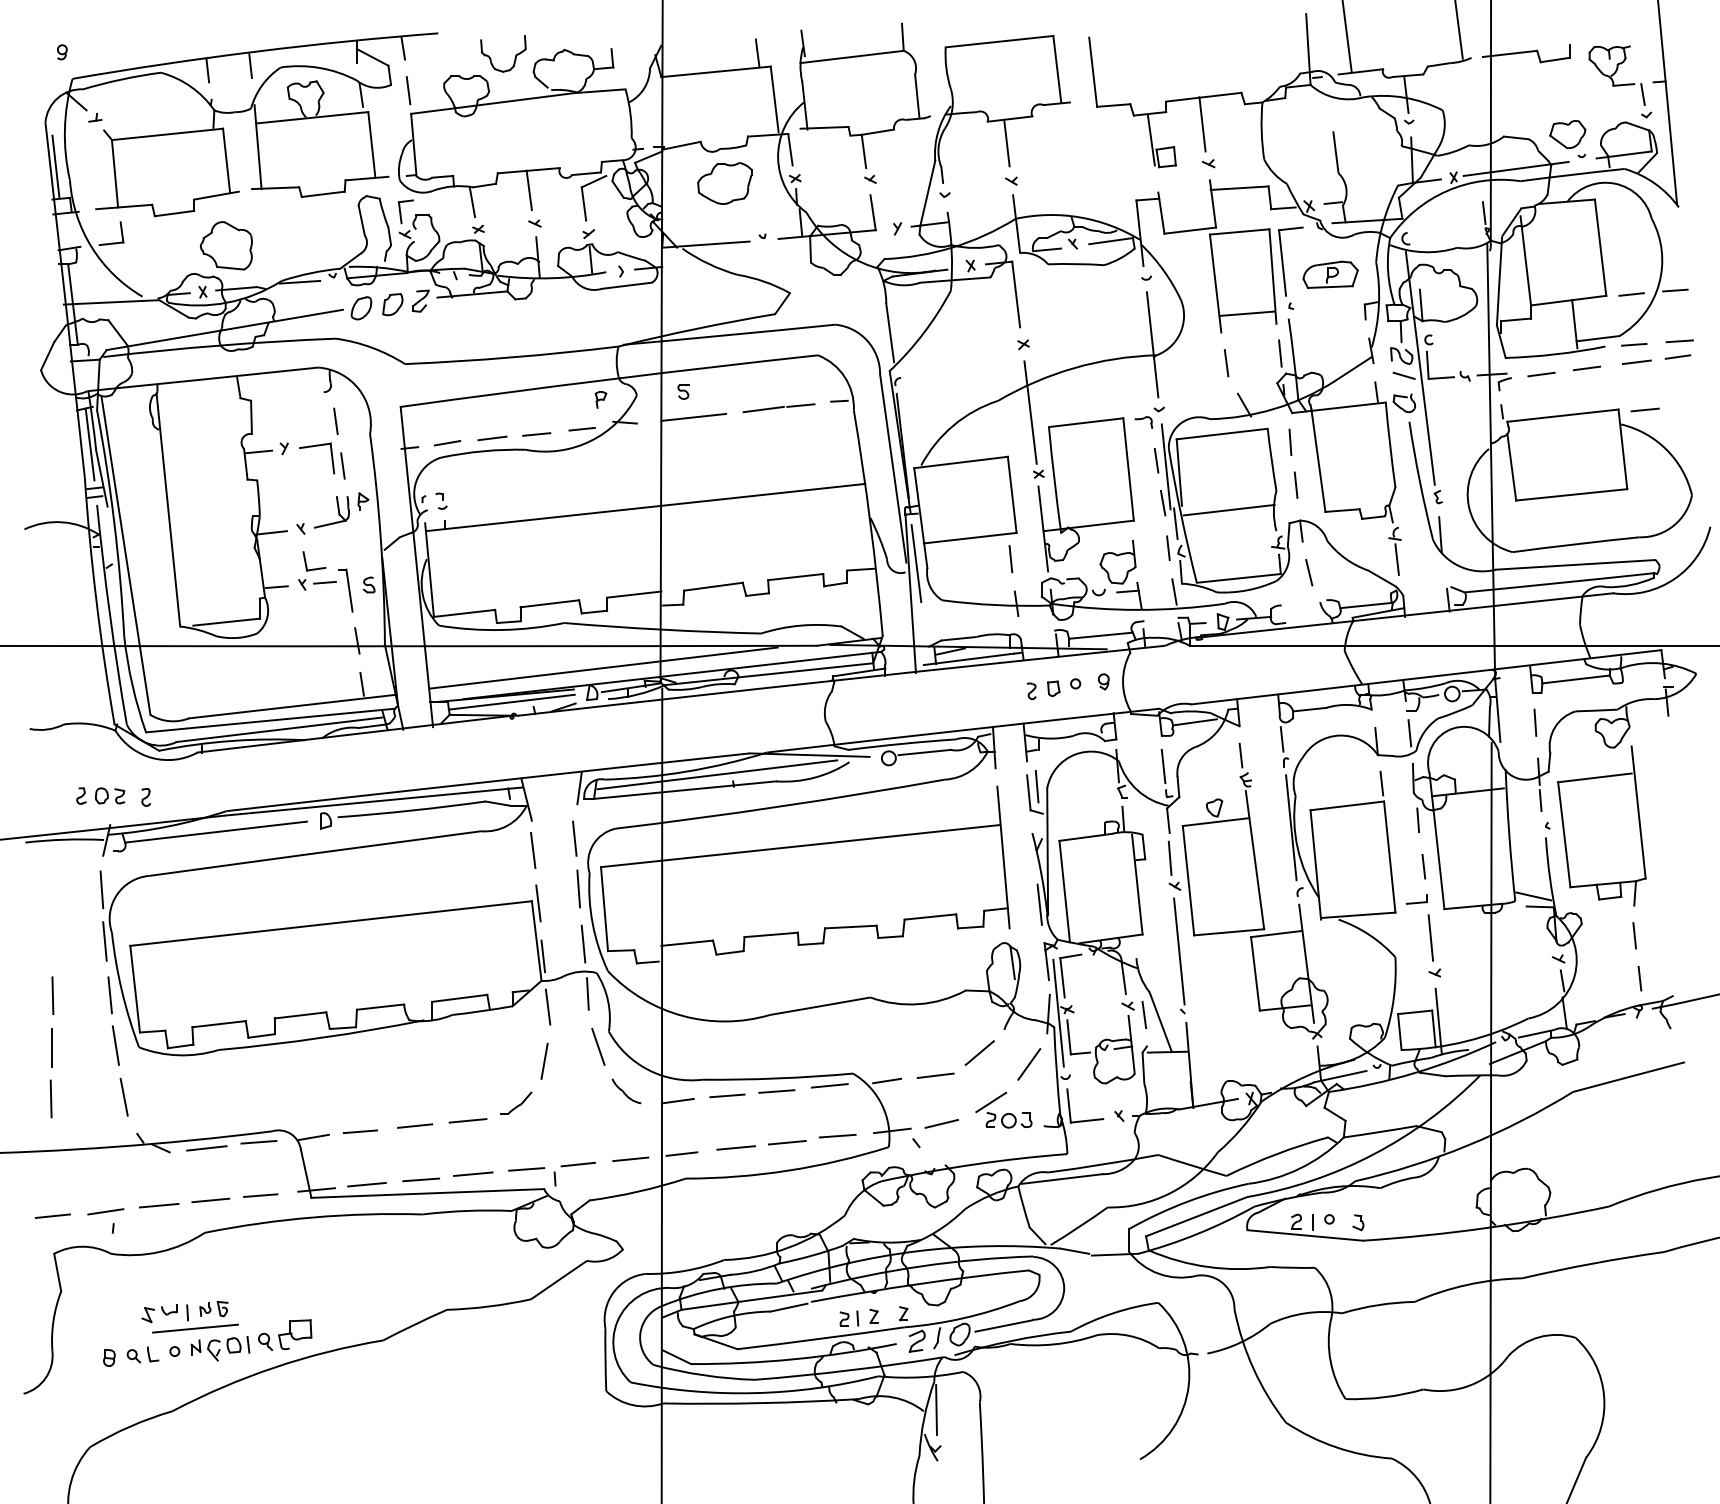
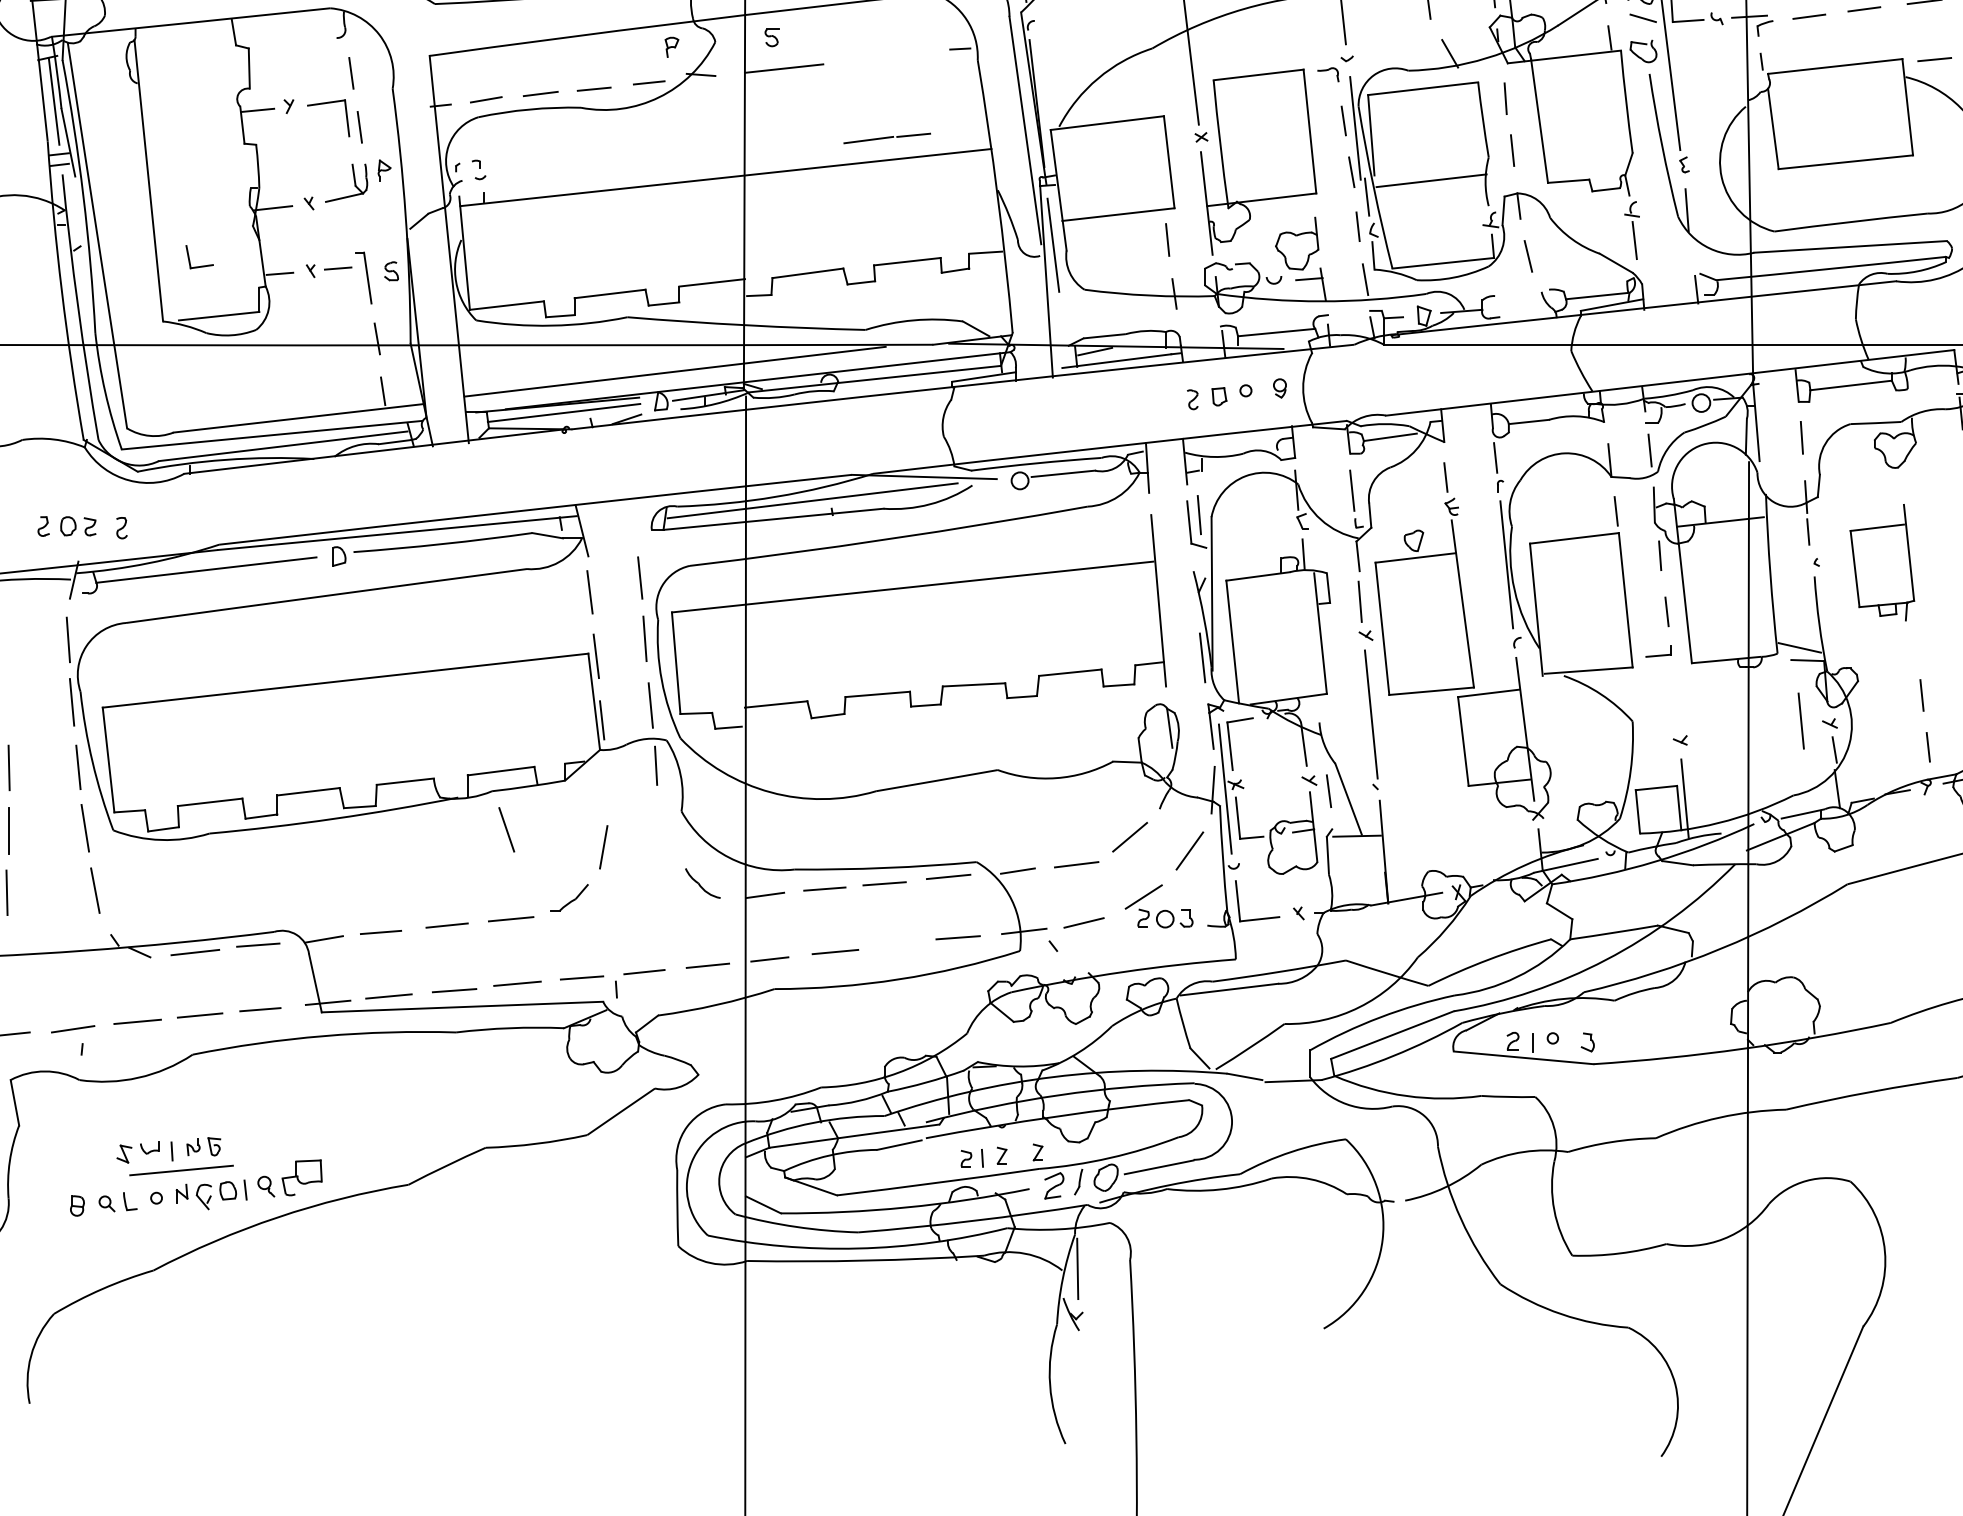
line: (778, 408) -> (886, 138), moved
part: (314, 568) -> (199, 265), moved
line: (579, 788) -> (645, 517), removed
part: (1601, 825) -> (1881, 562), size x0.6
line: (1430, 937) -> (1800, 720), moved
line: (547, 1006) -> (607, 780), removed
line: (598, 1046) -> (506, 829), moved
line: (787, 1142) -> (897, 945), removed

